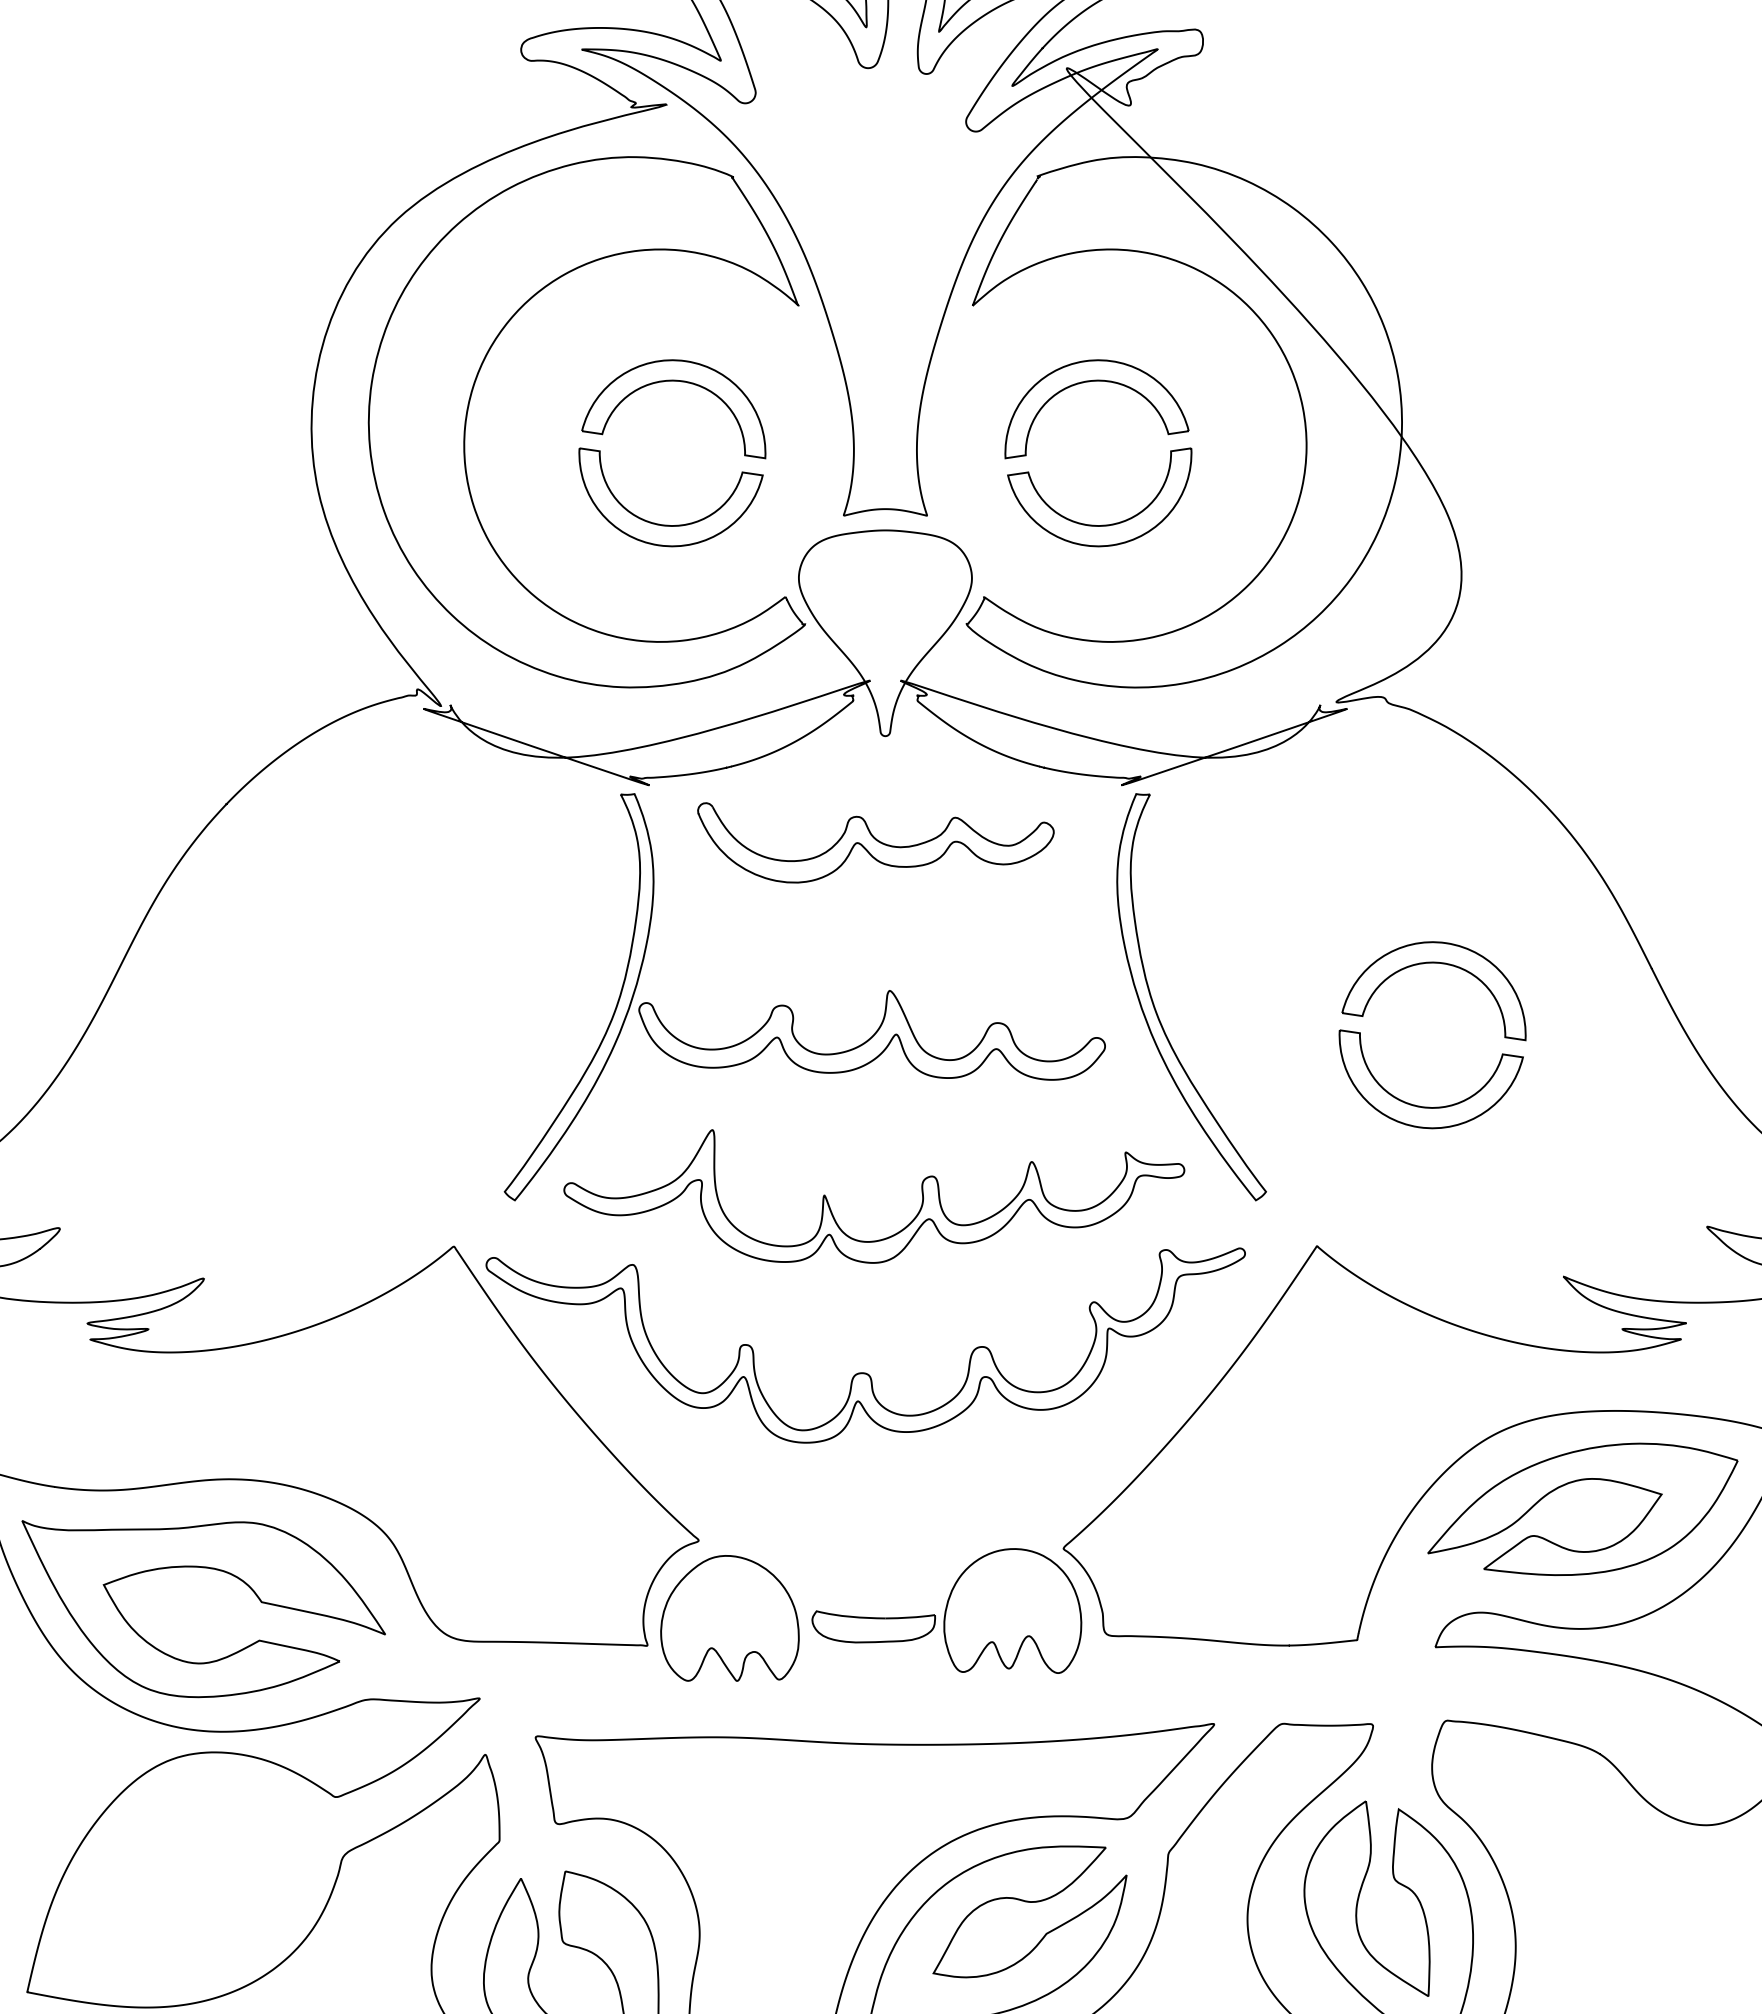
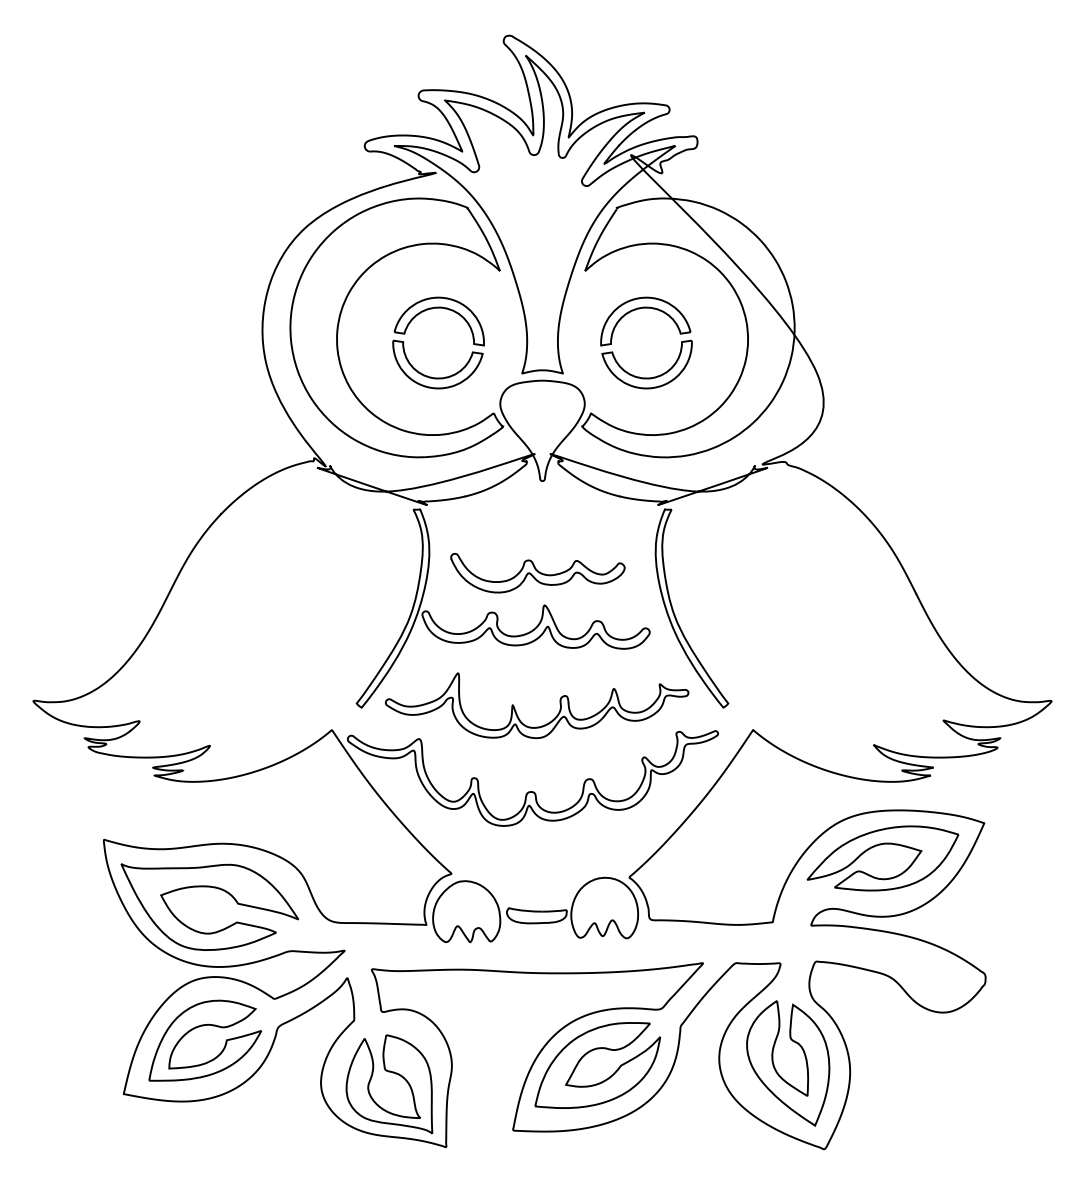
part: (875, 843) -> (537, 573), moved
part: (1420, 966) -> (803, 593), removed
part: (190, 1853) -> (203, 1026), added

